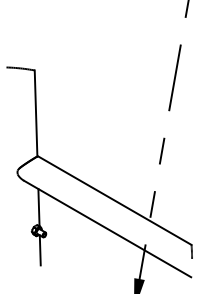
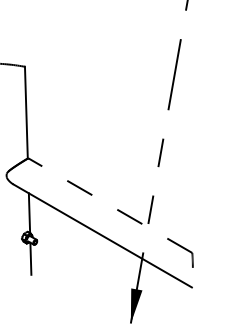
line: (114, 200) -> (110, 205), solid -> dashed

